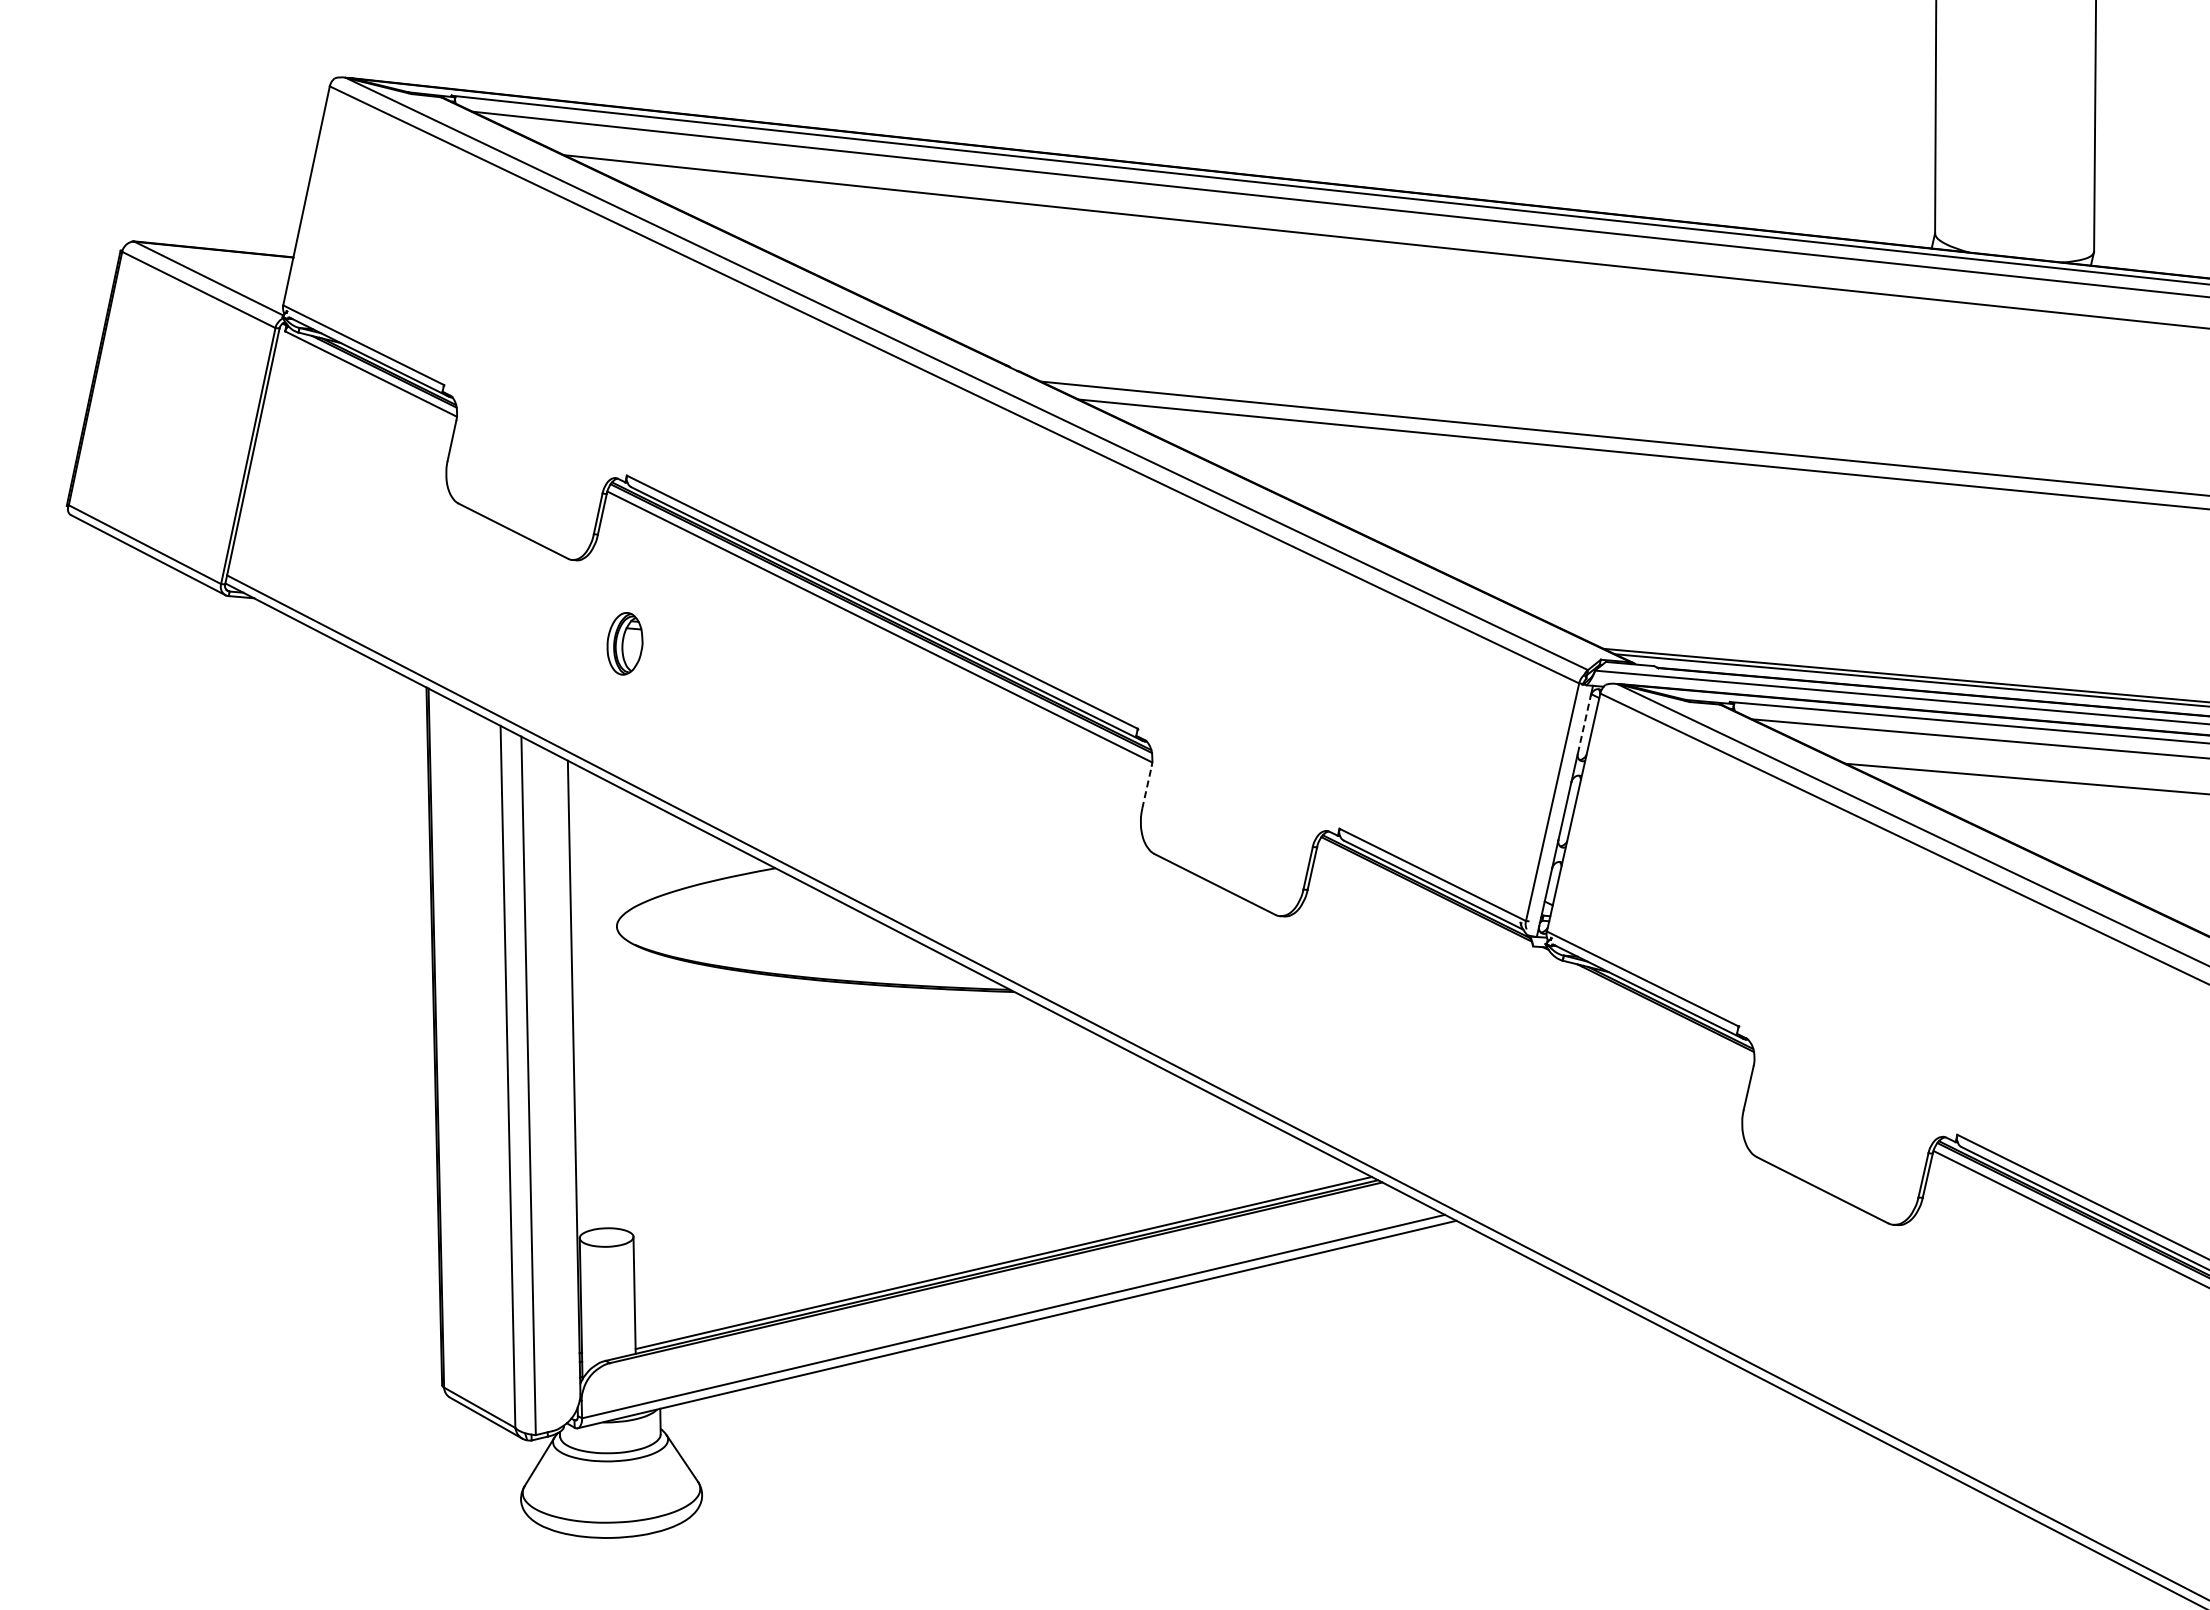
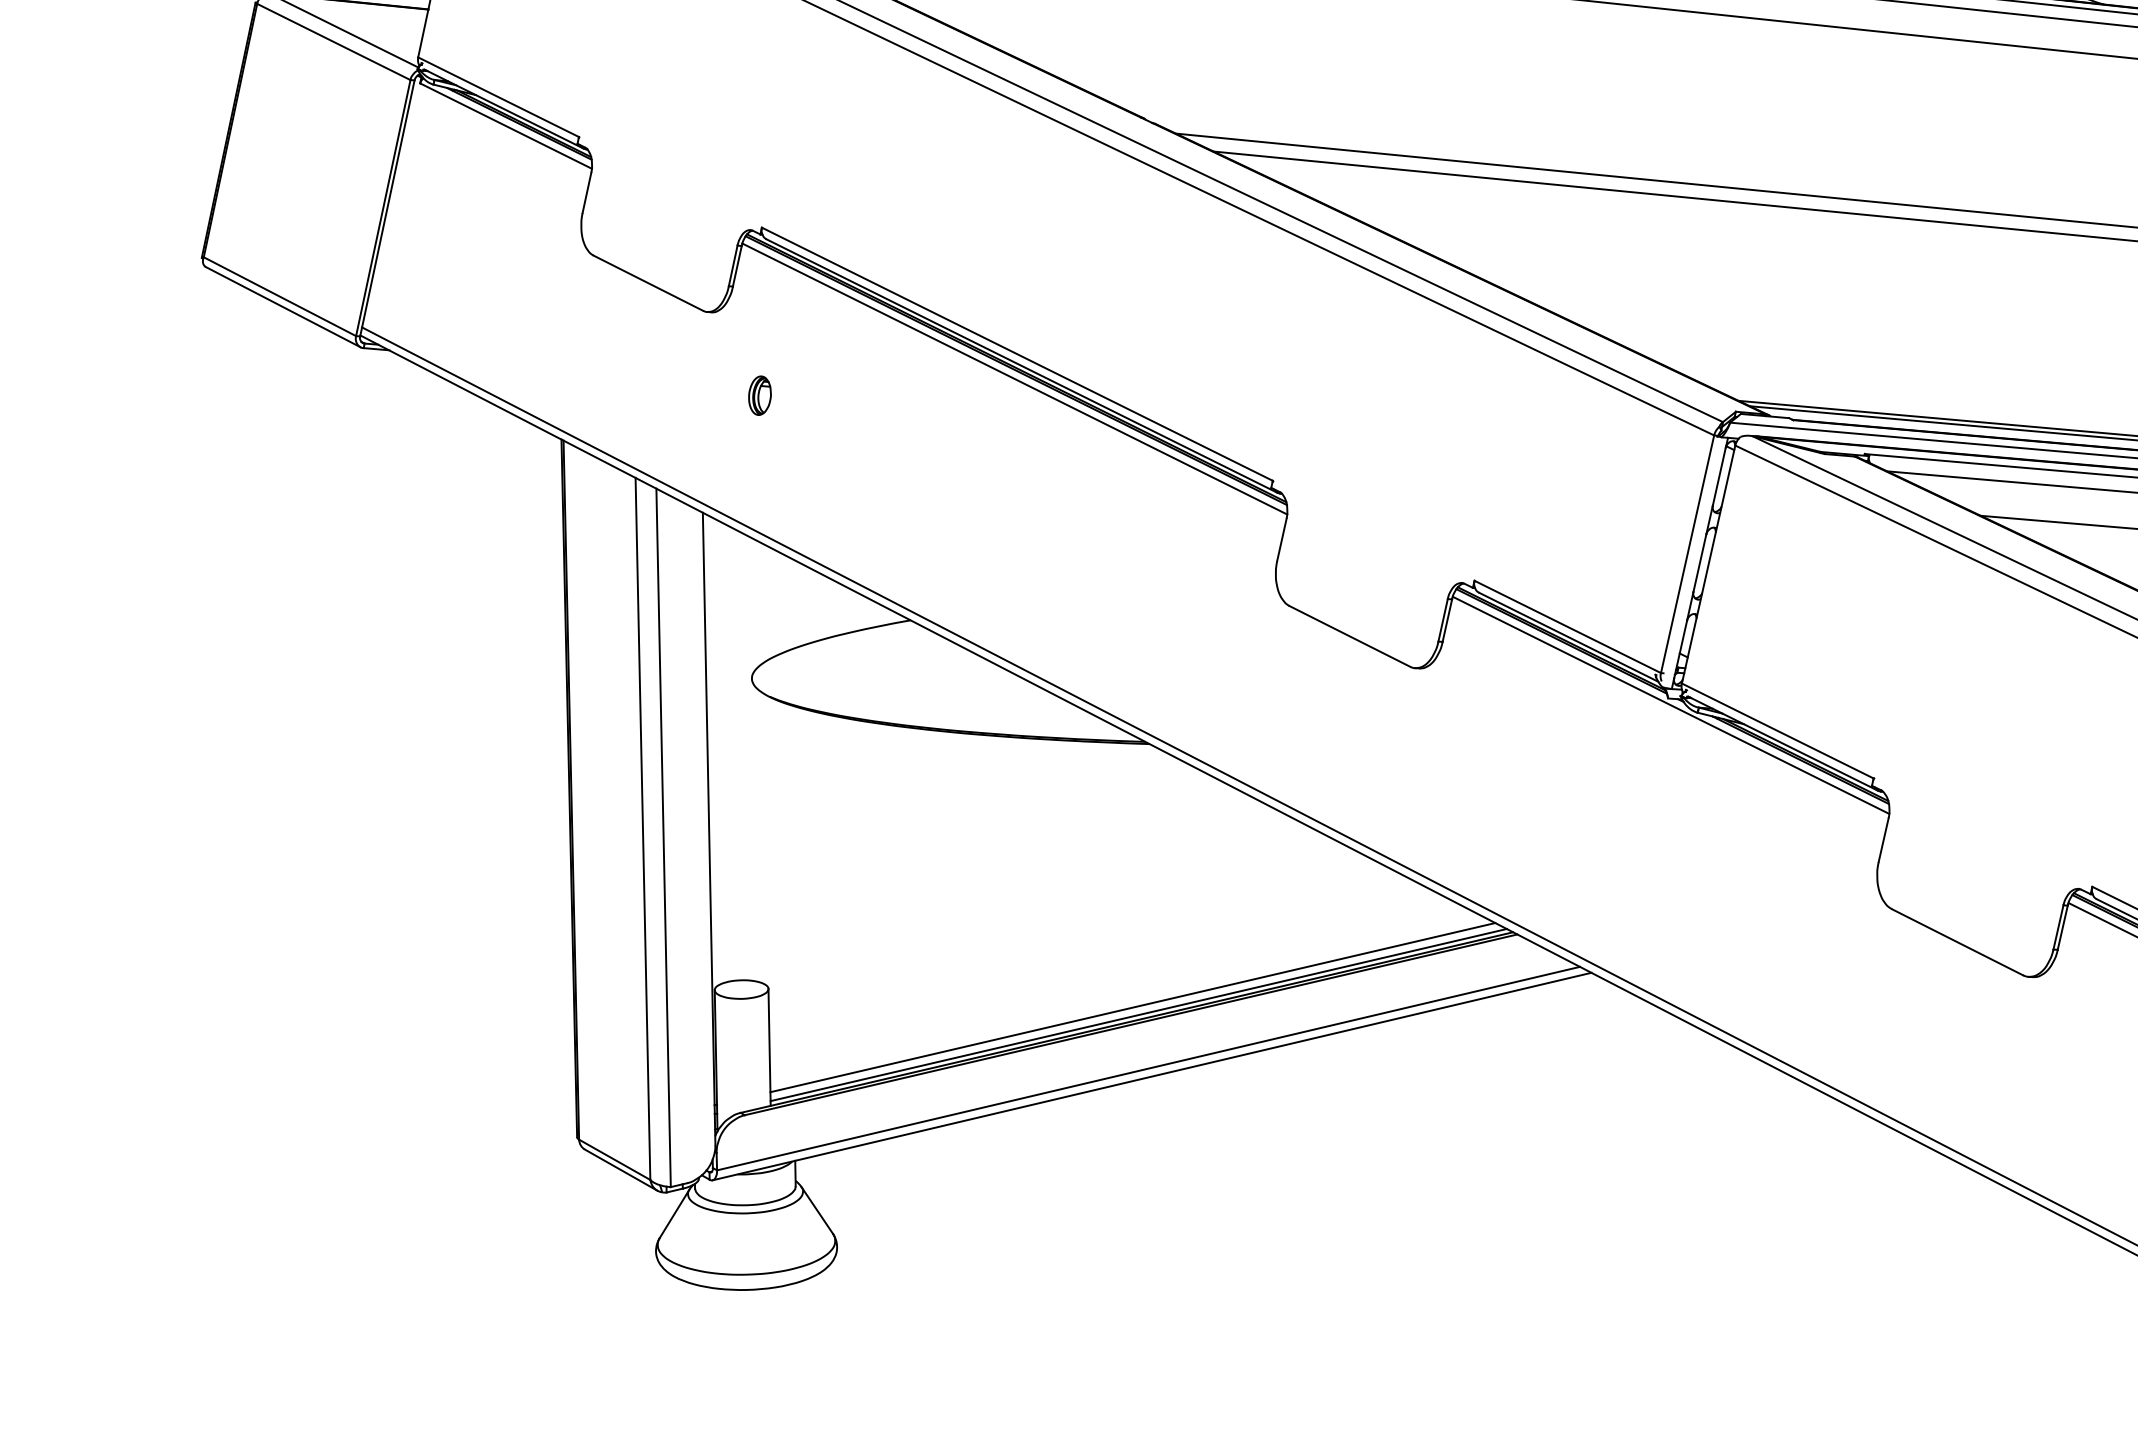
part: (624, 643) -> (759, 395), size x0.62
line: (1584, 724) -> (1719, 476), dashed -> solid
line: (1146, 787) -> (1281, 539), dashed -> solid
line: (1535, 952) -> (1670, 704), added
line: (997, 1255) -> (1132, 1007), added

